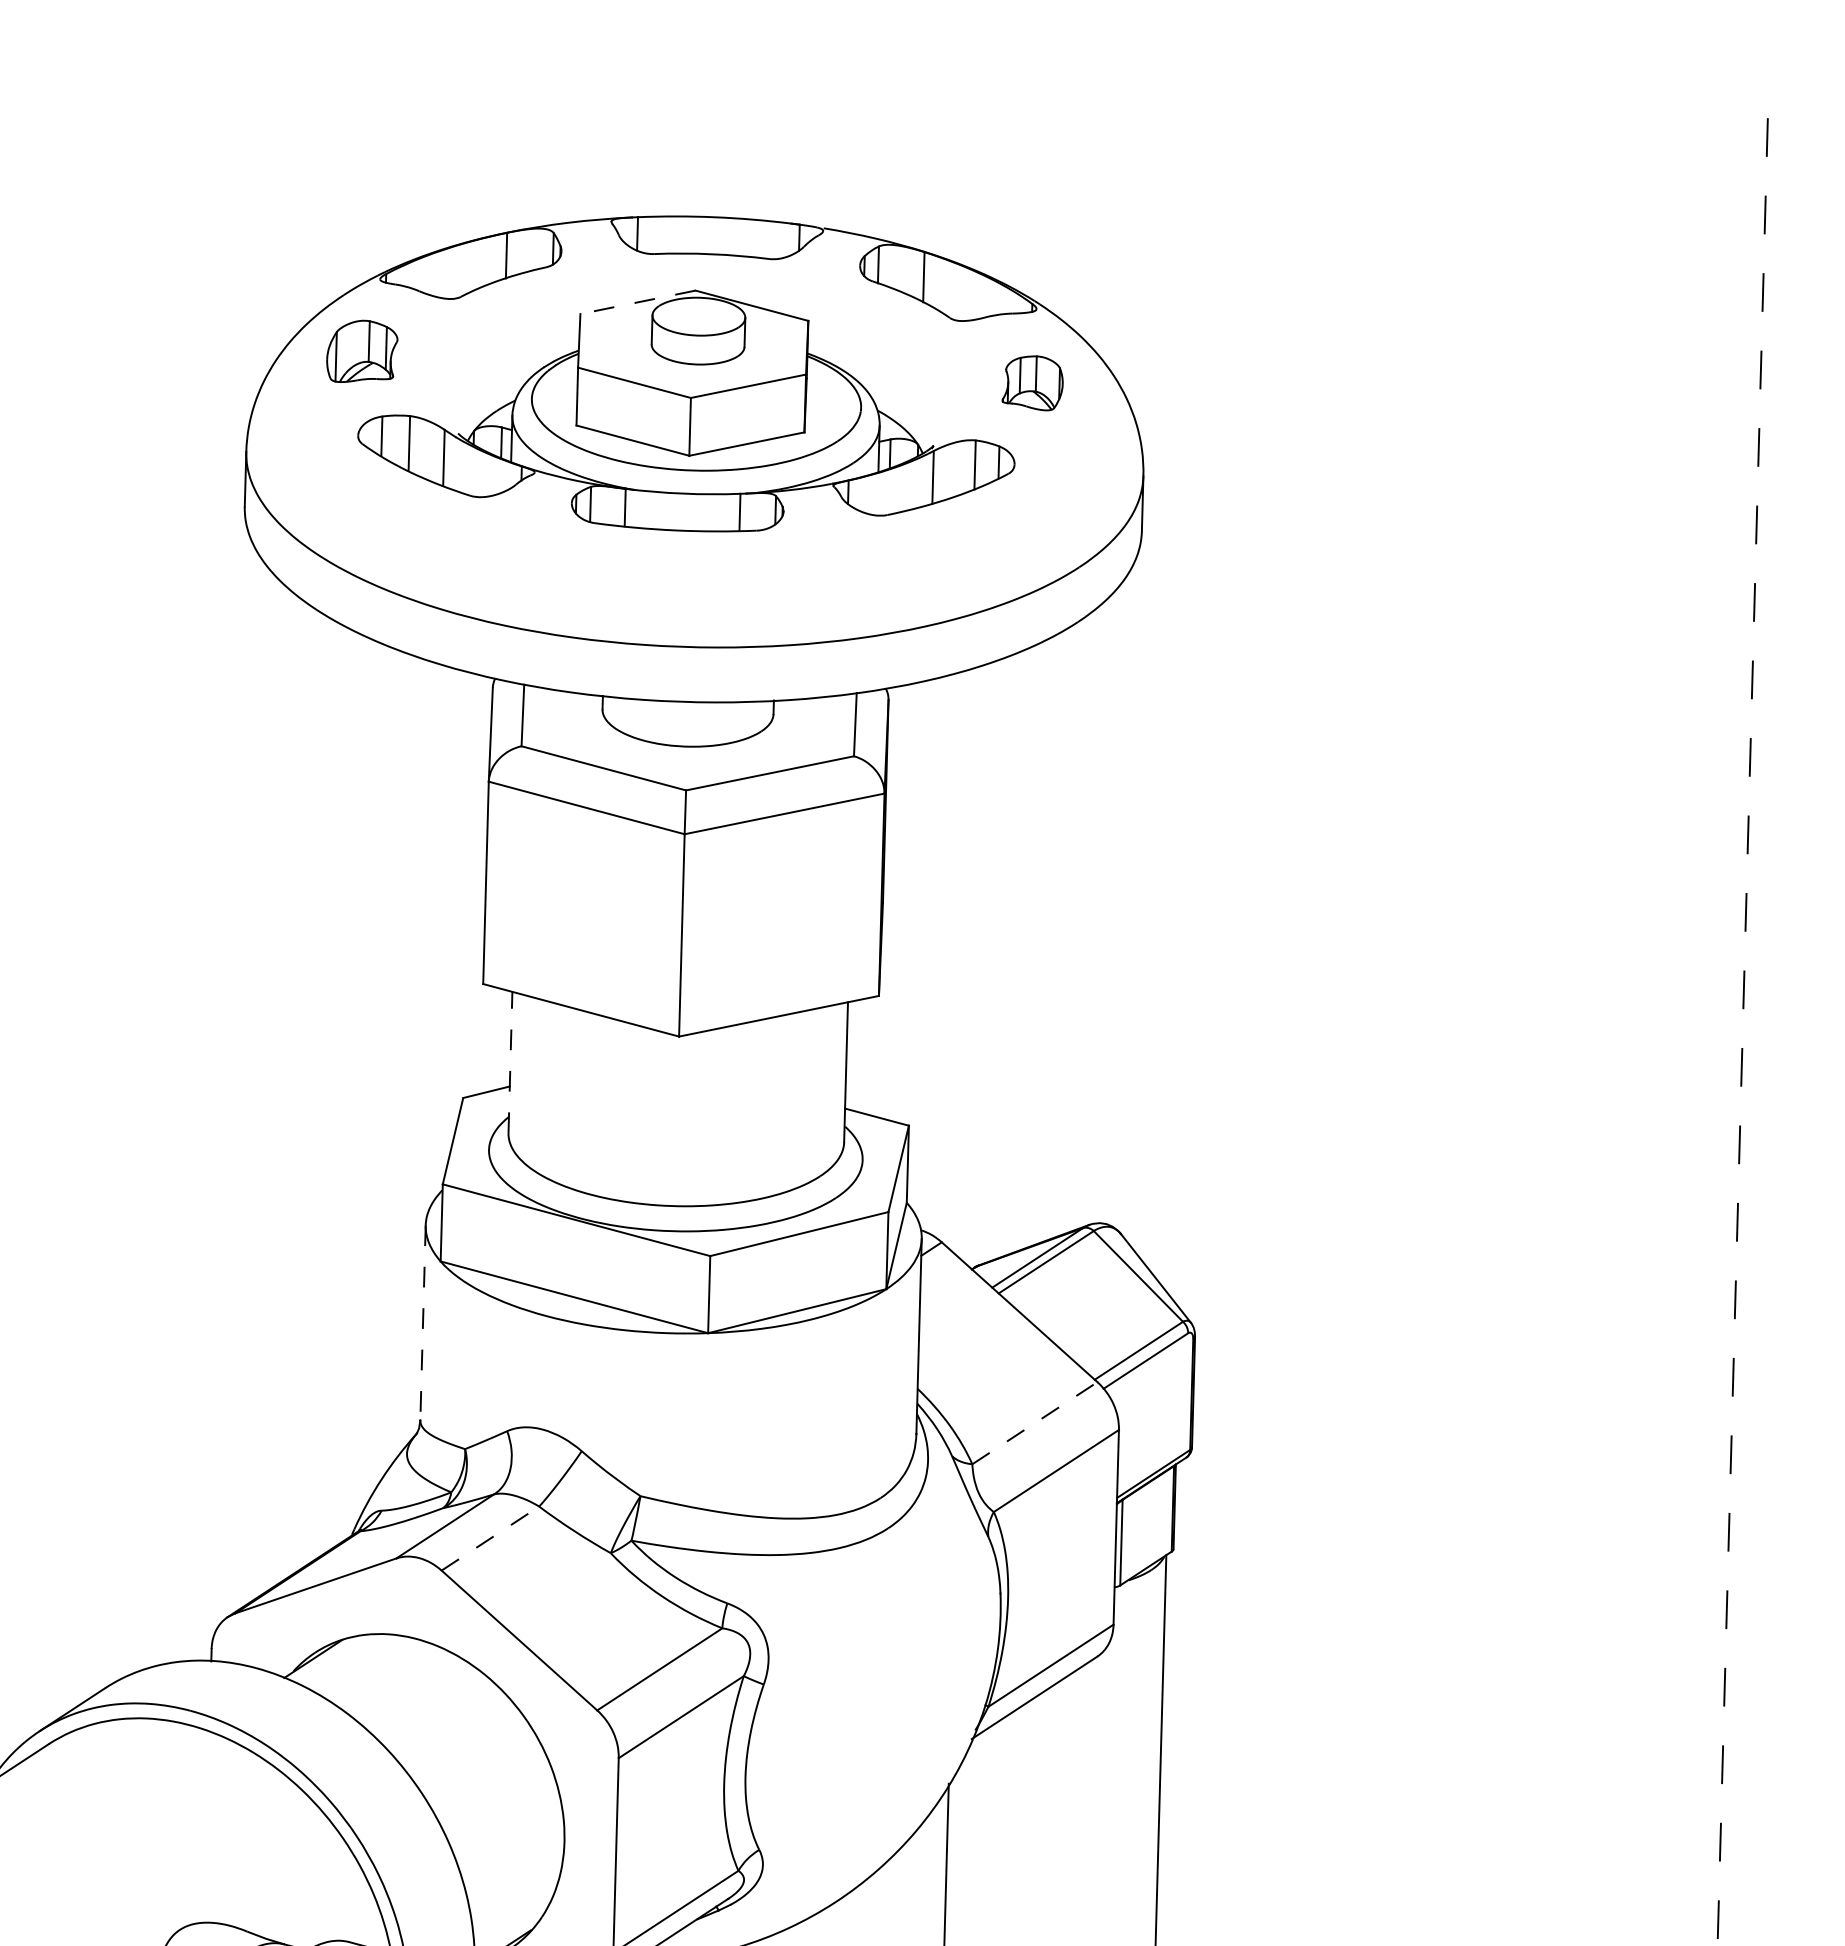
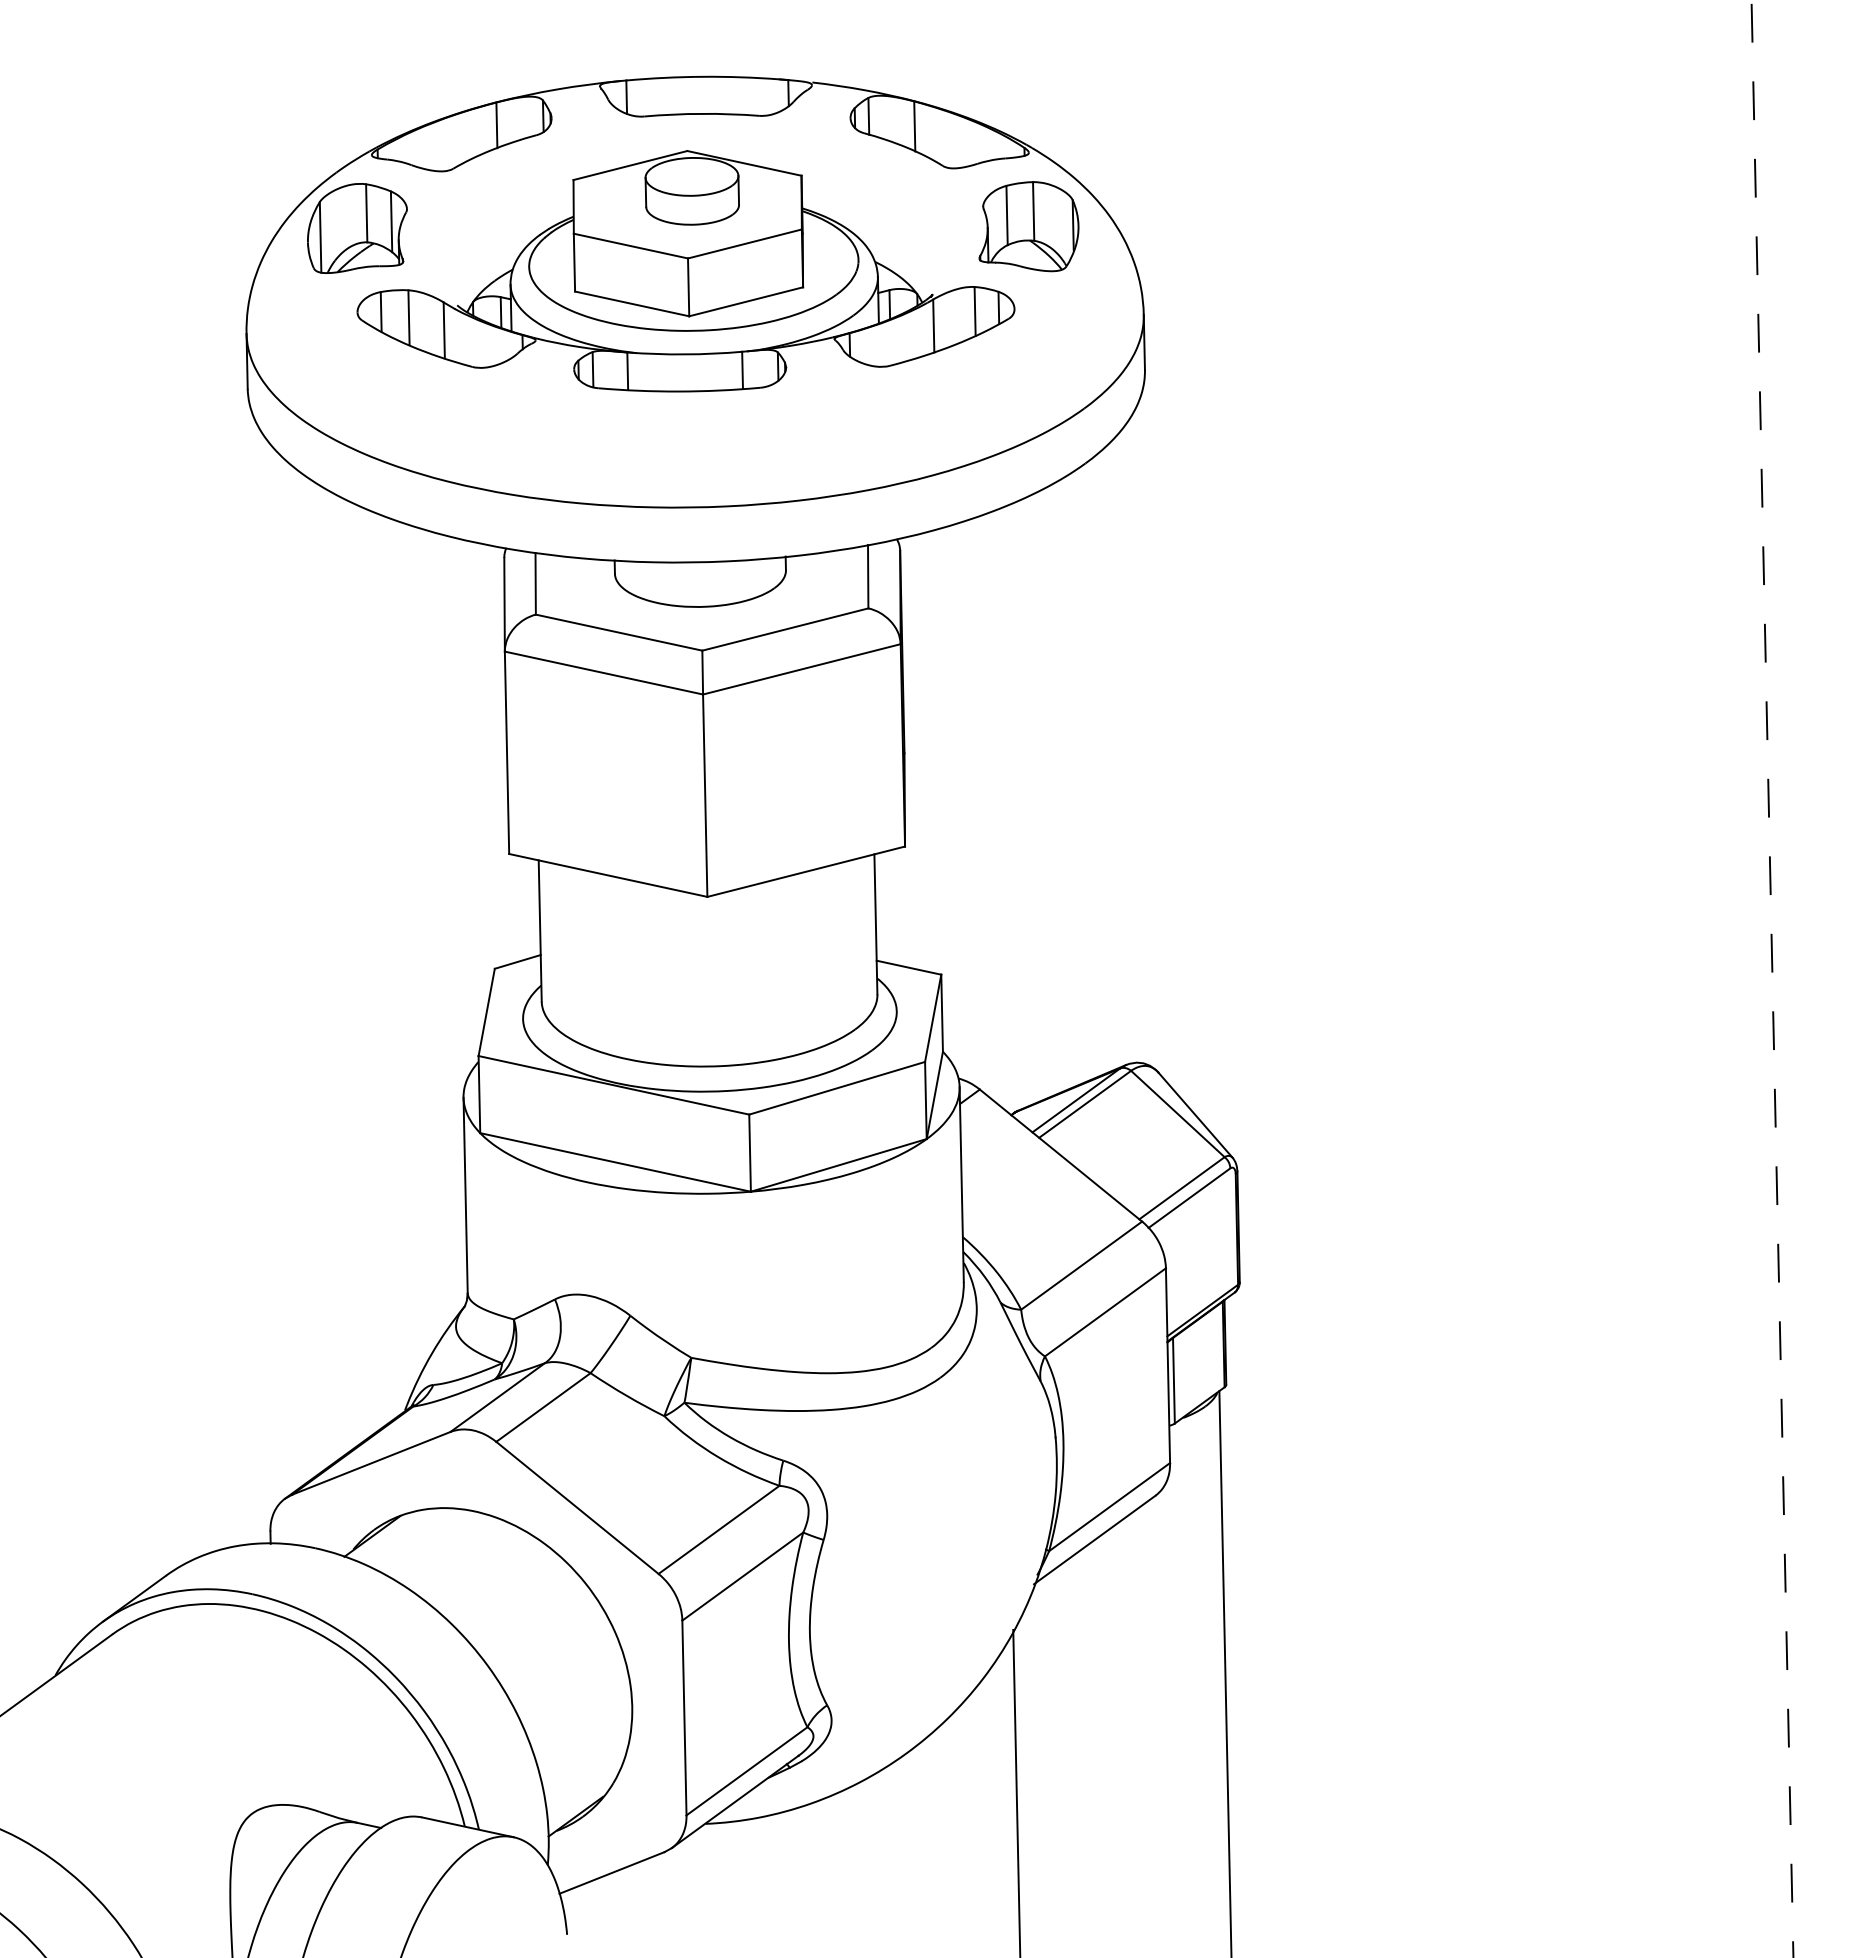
line: (638, 302) -> (630, 165), dashed -> solid
part: (362, 351) -> (357, 228), size x1.43
part: (1032, 382) -> (1028, 226), size x1.67
line: (510, 1062) -> (540, 931), dashed -> solid
line: (422, 1323) -> (465, 1195), dashed -> solid
line: (1034, 1423) -> (1081, 1265), dashed -> solid
line: (490, 1538) -> (543, 1407), dashed -> solid

